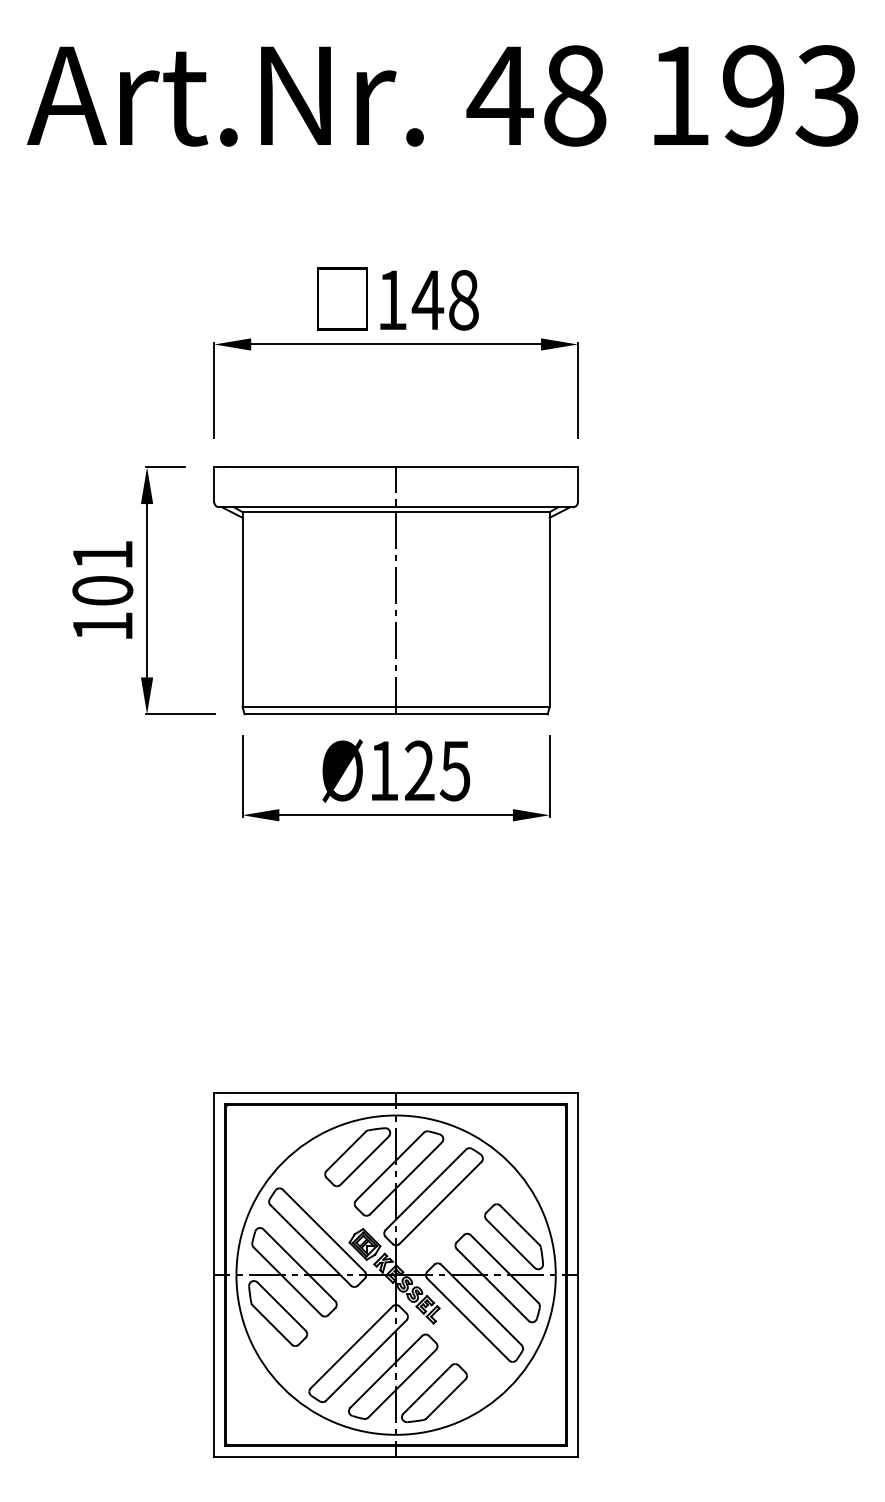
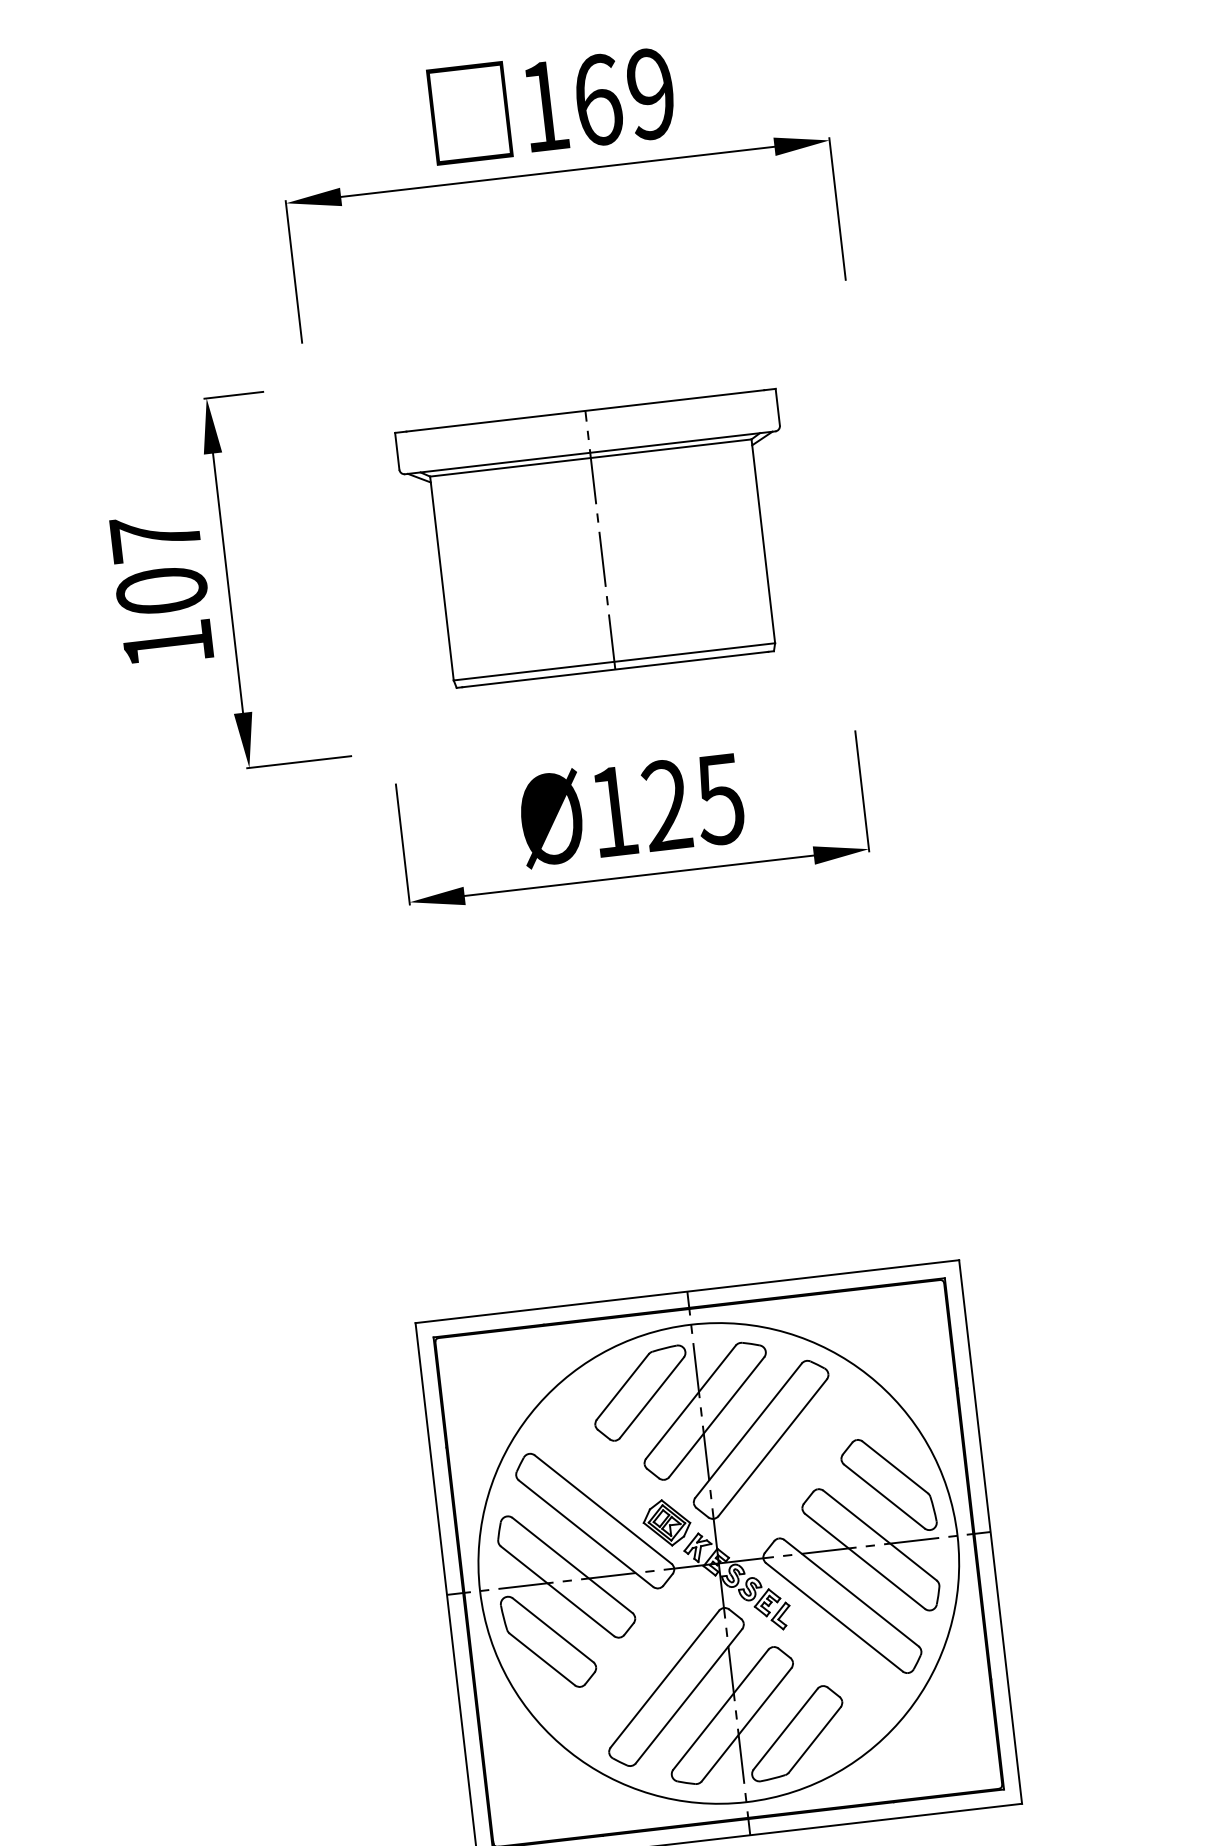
text: (444, 299) -> (622, 96), 148 -> 169
text: (102, 554) -> (155, 536), 101 -> 107
part: (395, 590) -> (599, 539), size x0.7

